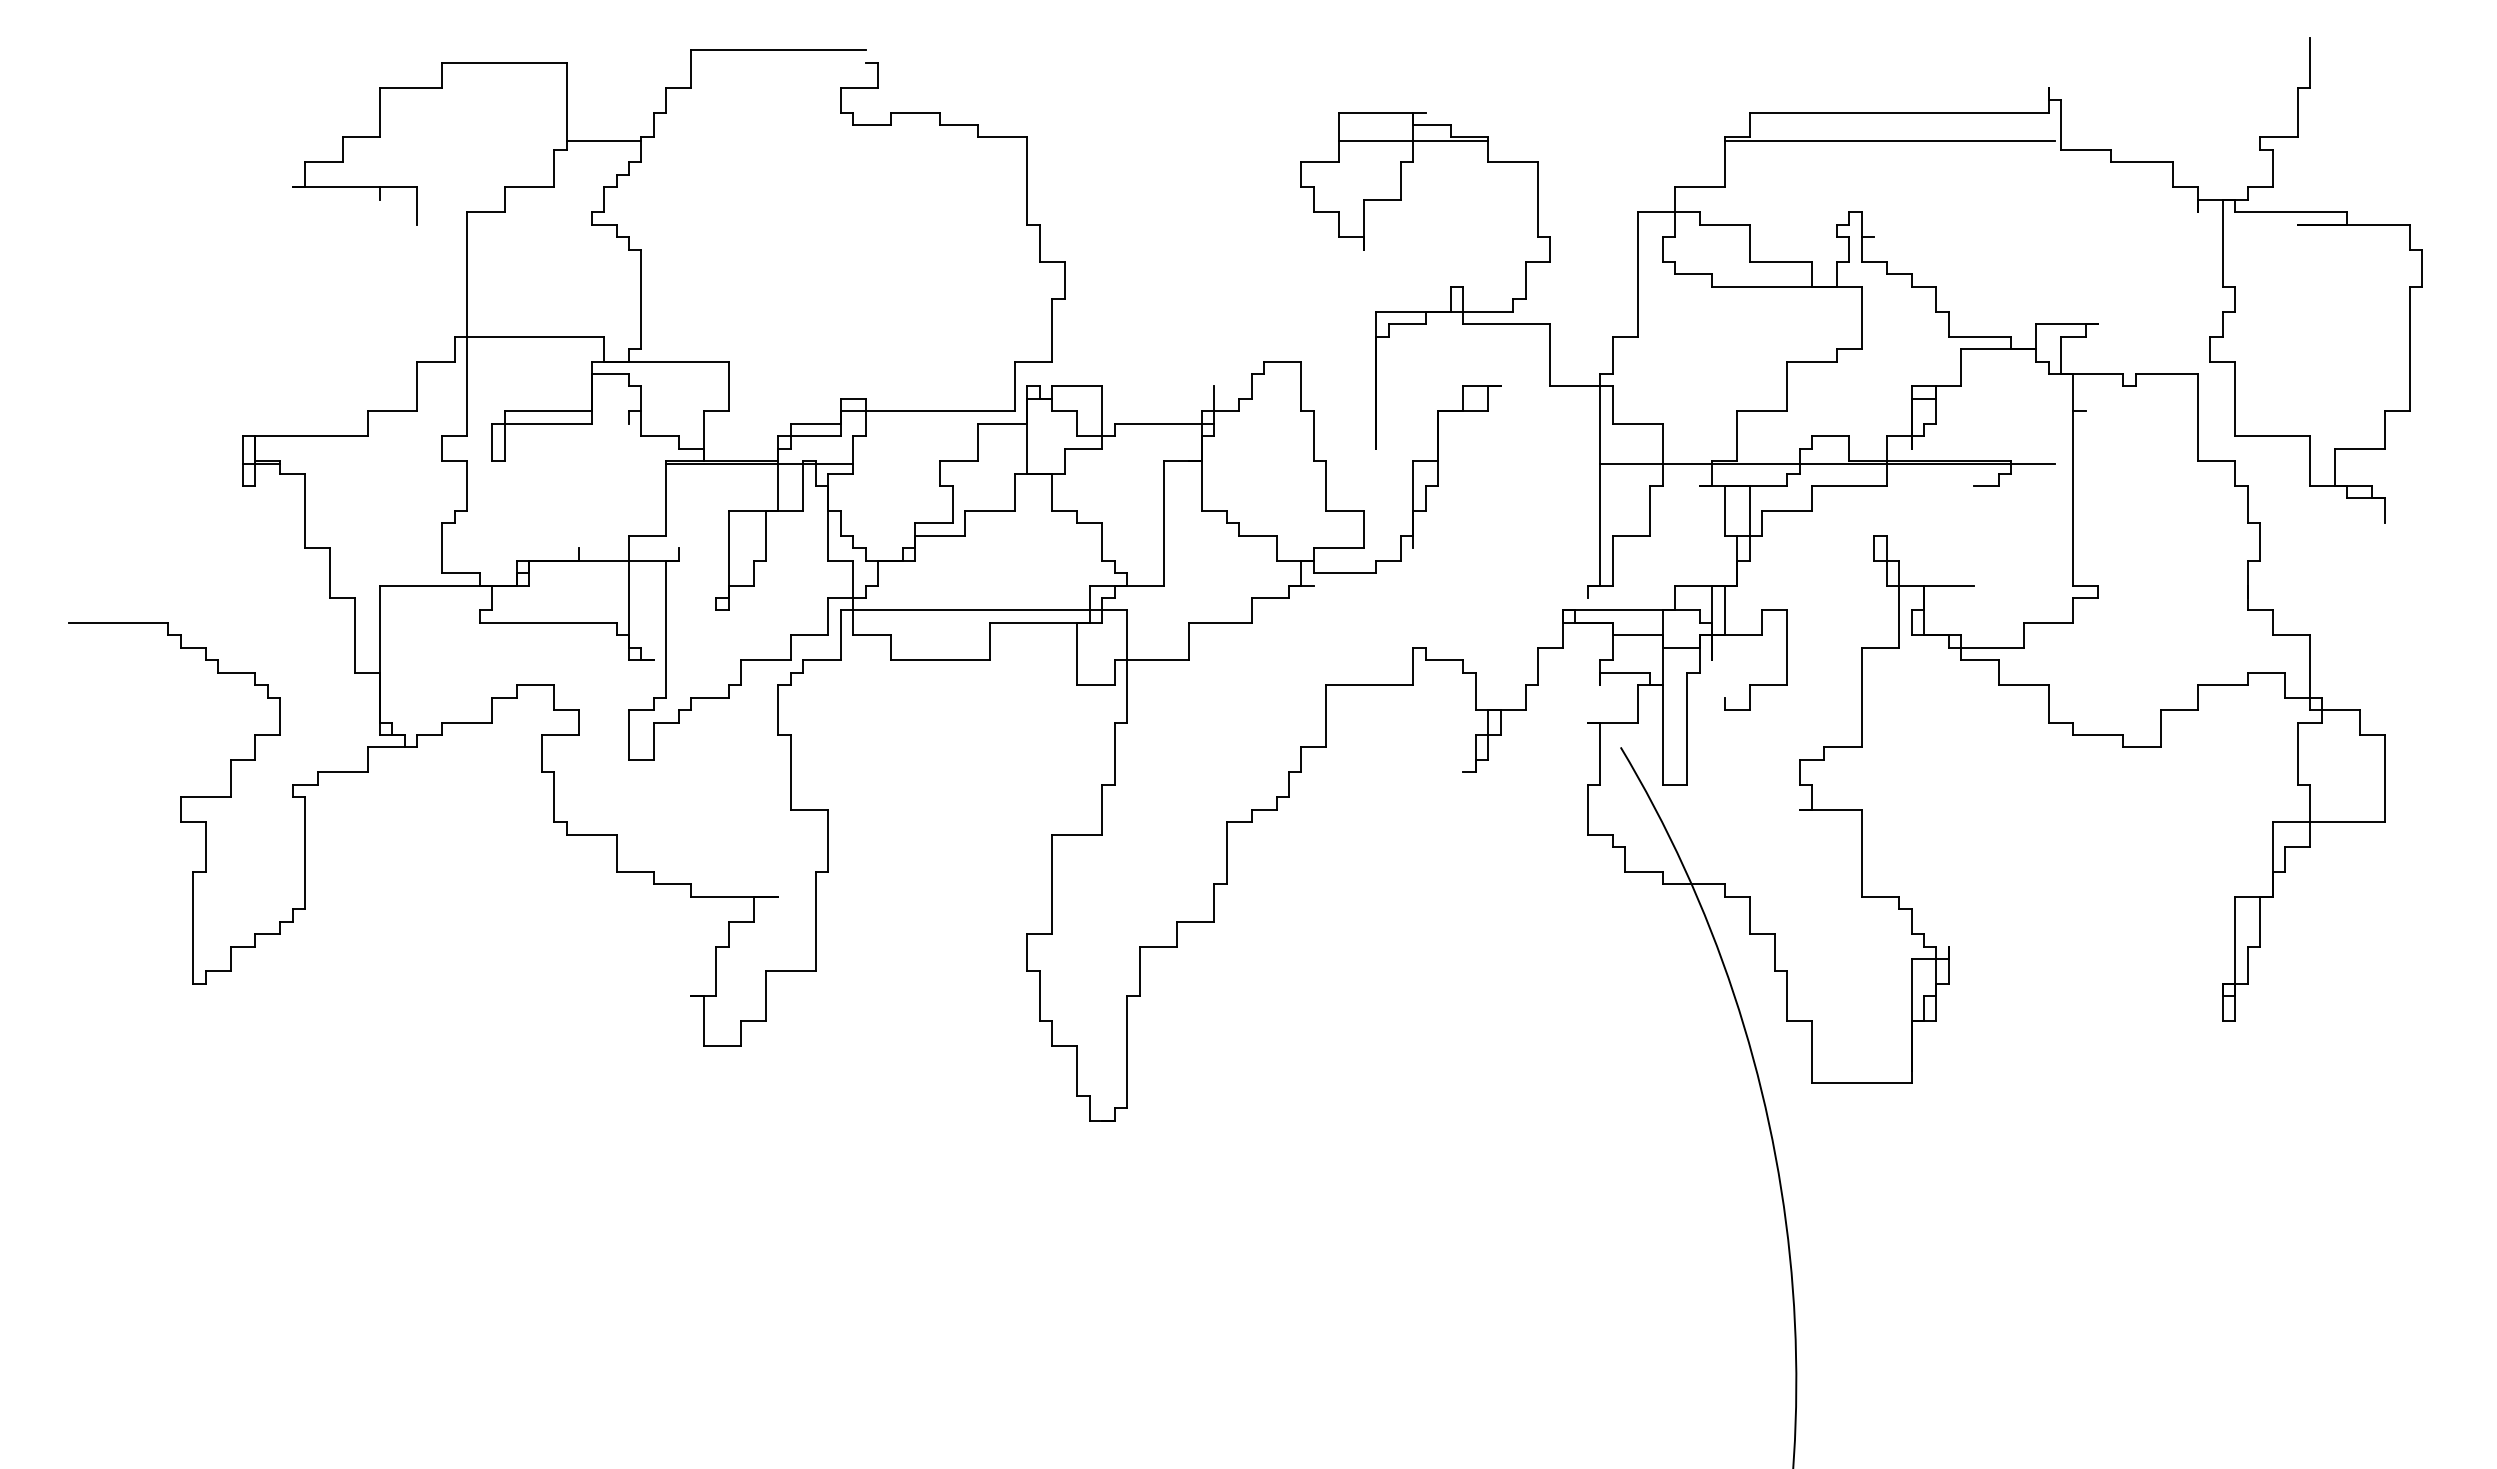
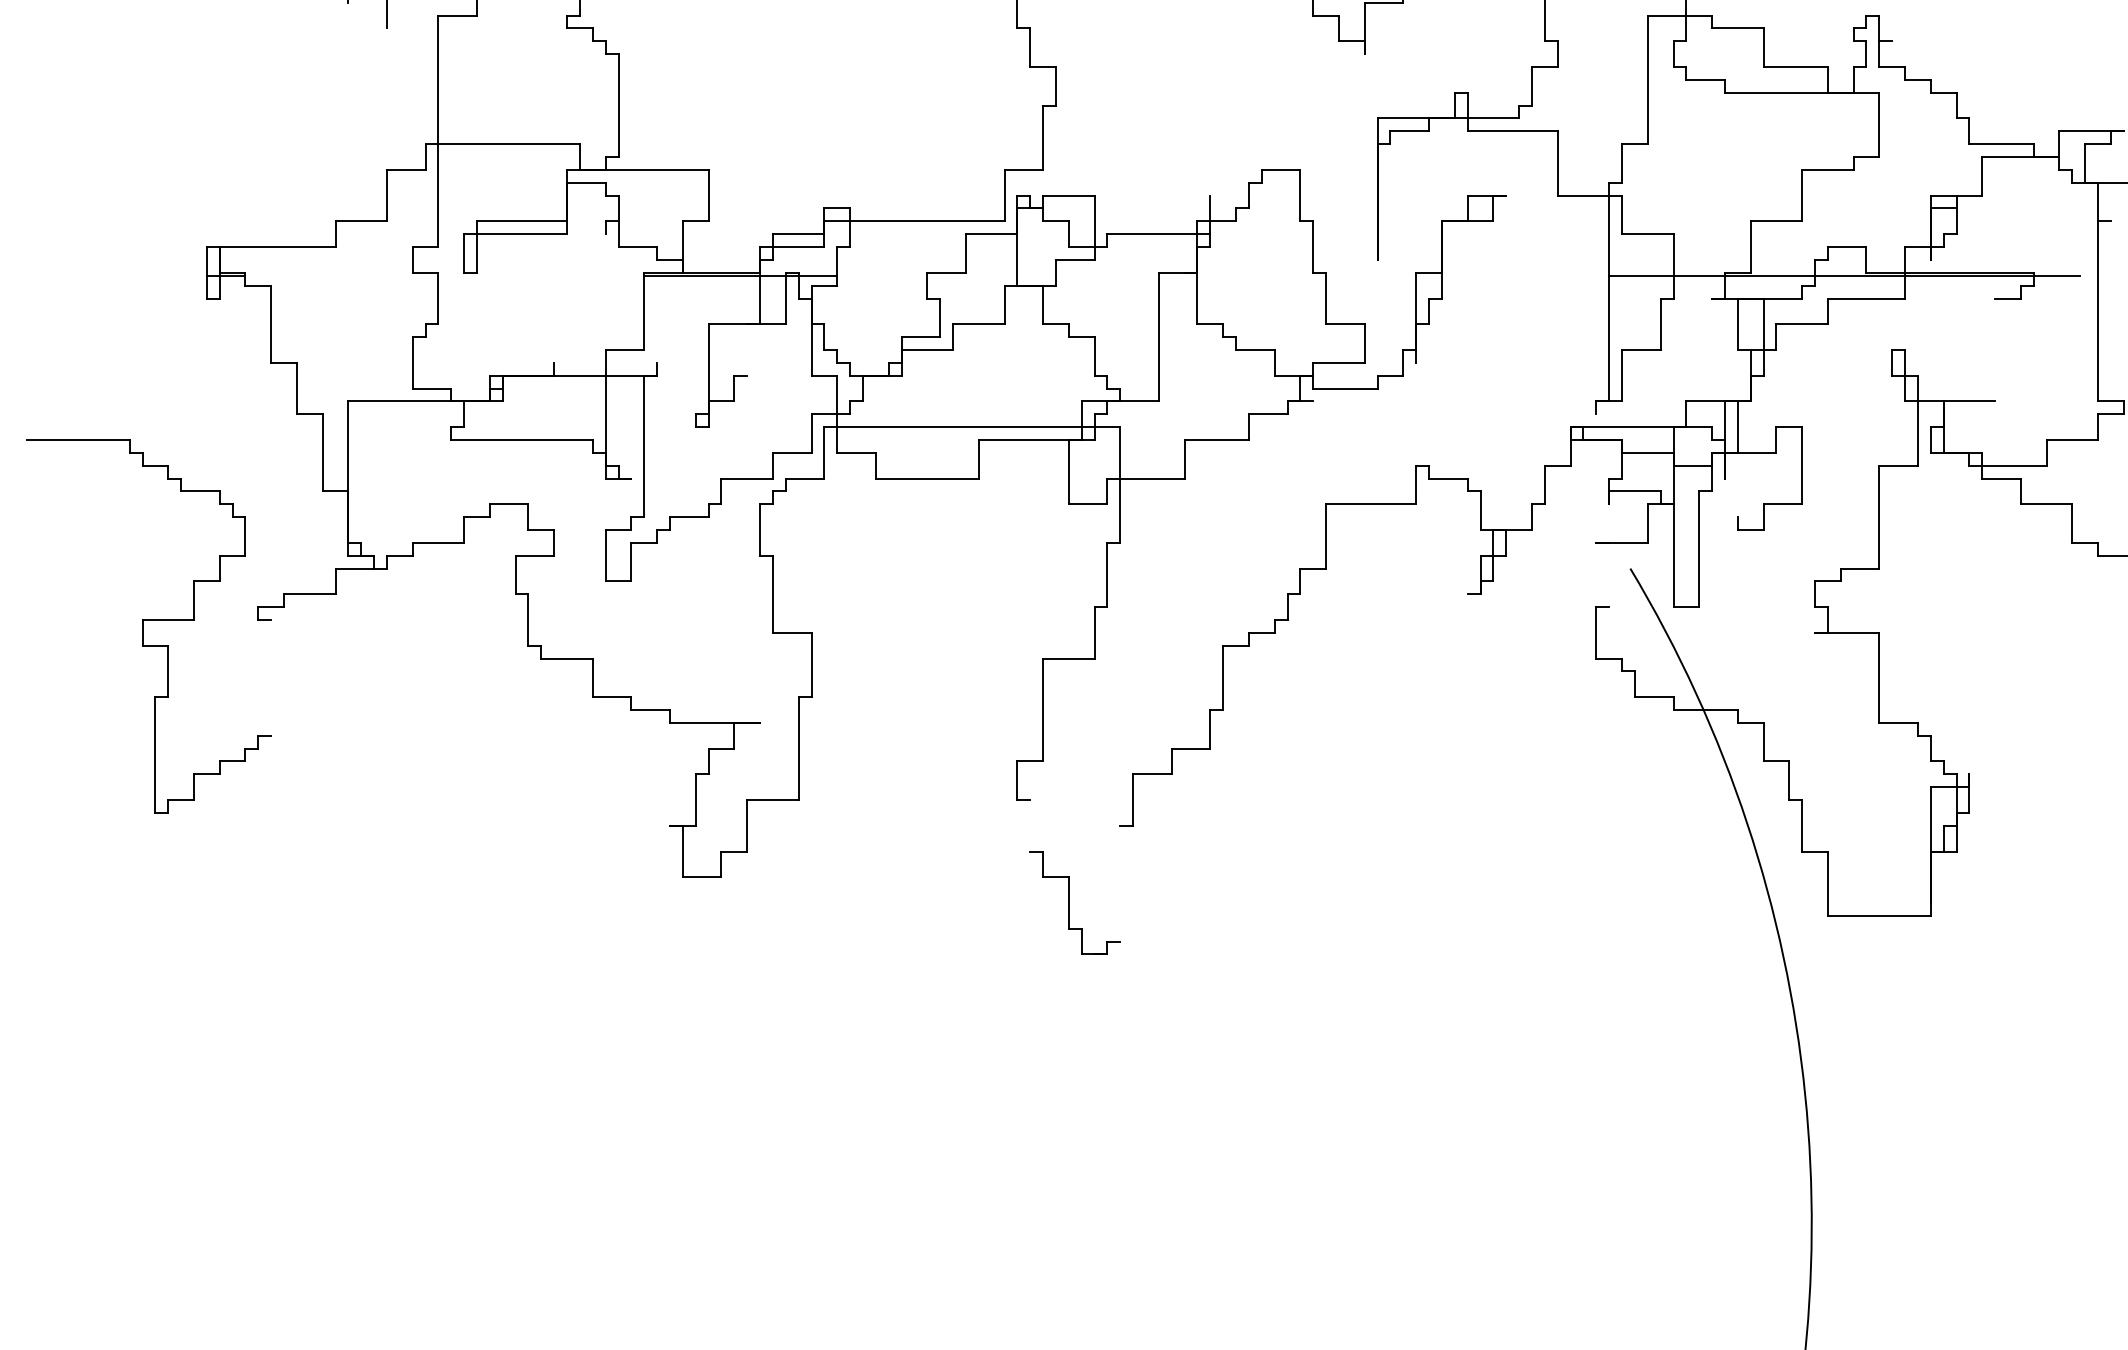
line: (765, 535) -> (746, 349), removed
line: (1600, 753) -> (1609, 574), removed
line: (305, 853) -> (271, 678), removed
line: (1039, 996) -> (1029, 825), removed
line: (1127, 1052) -> (1120, 883), removed

